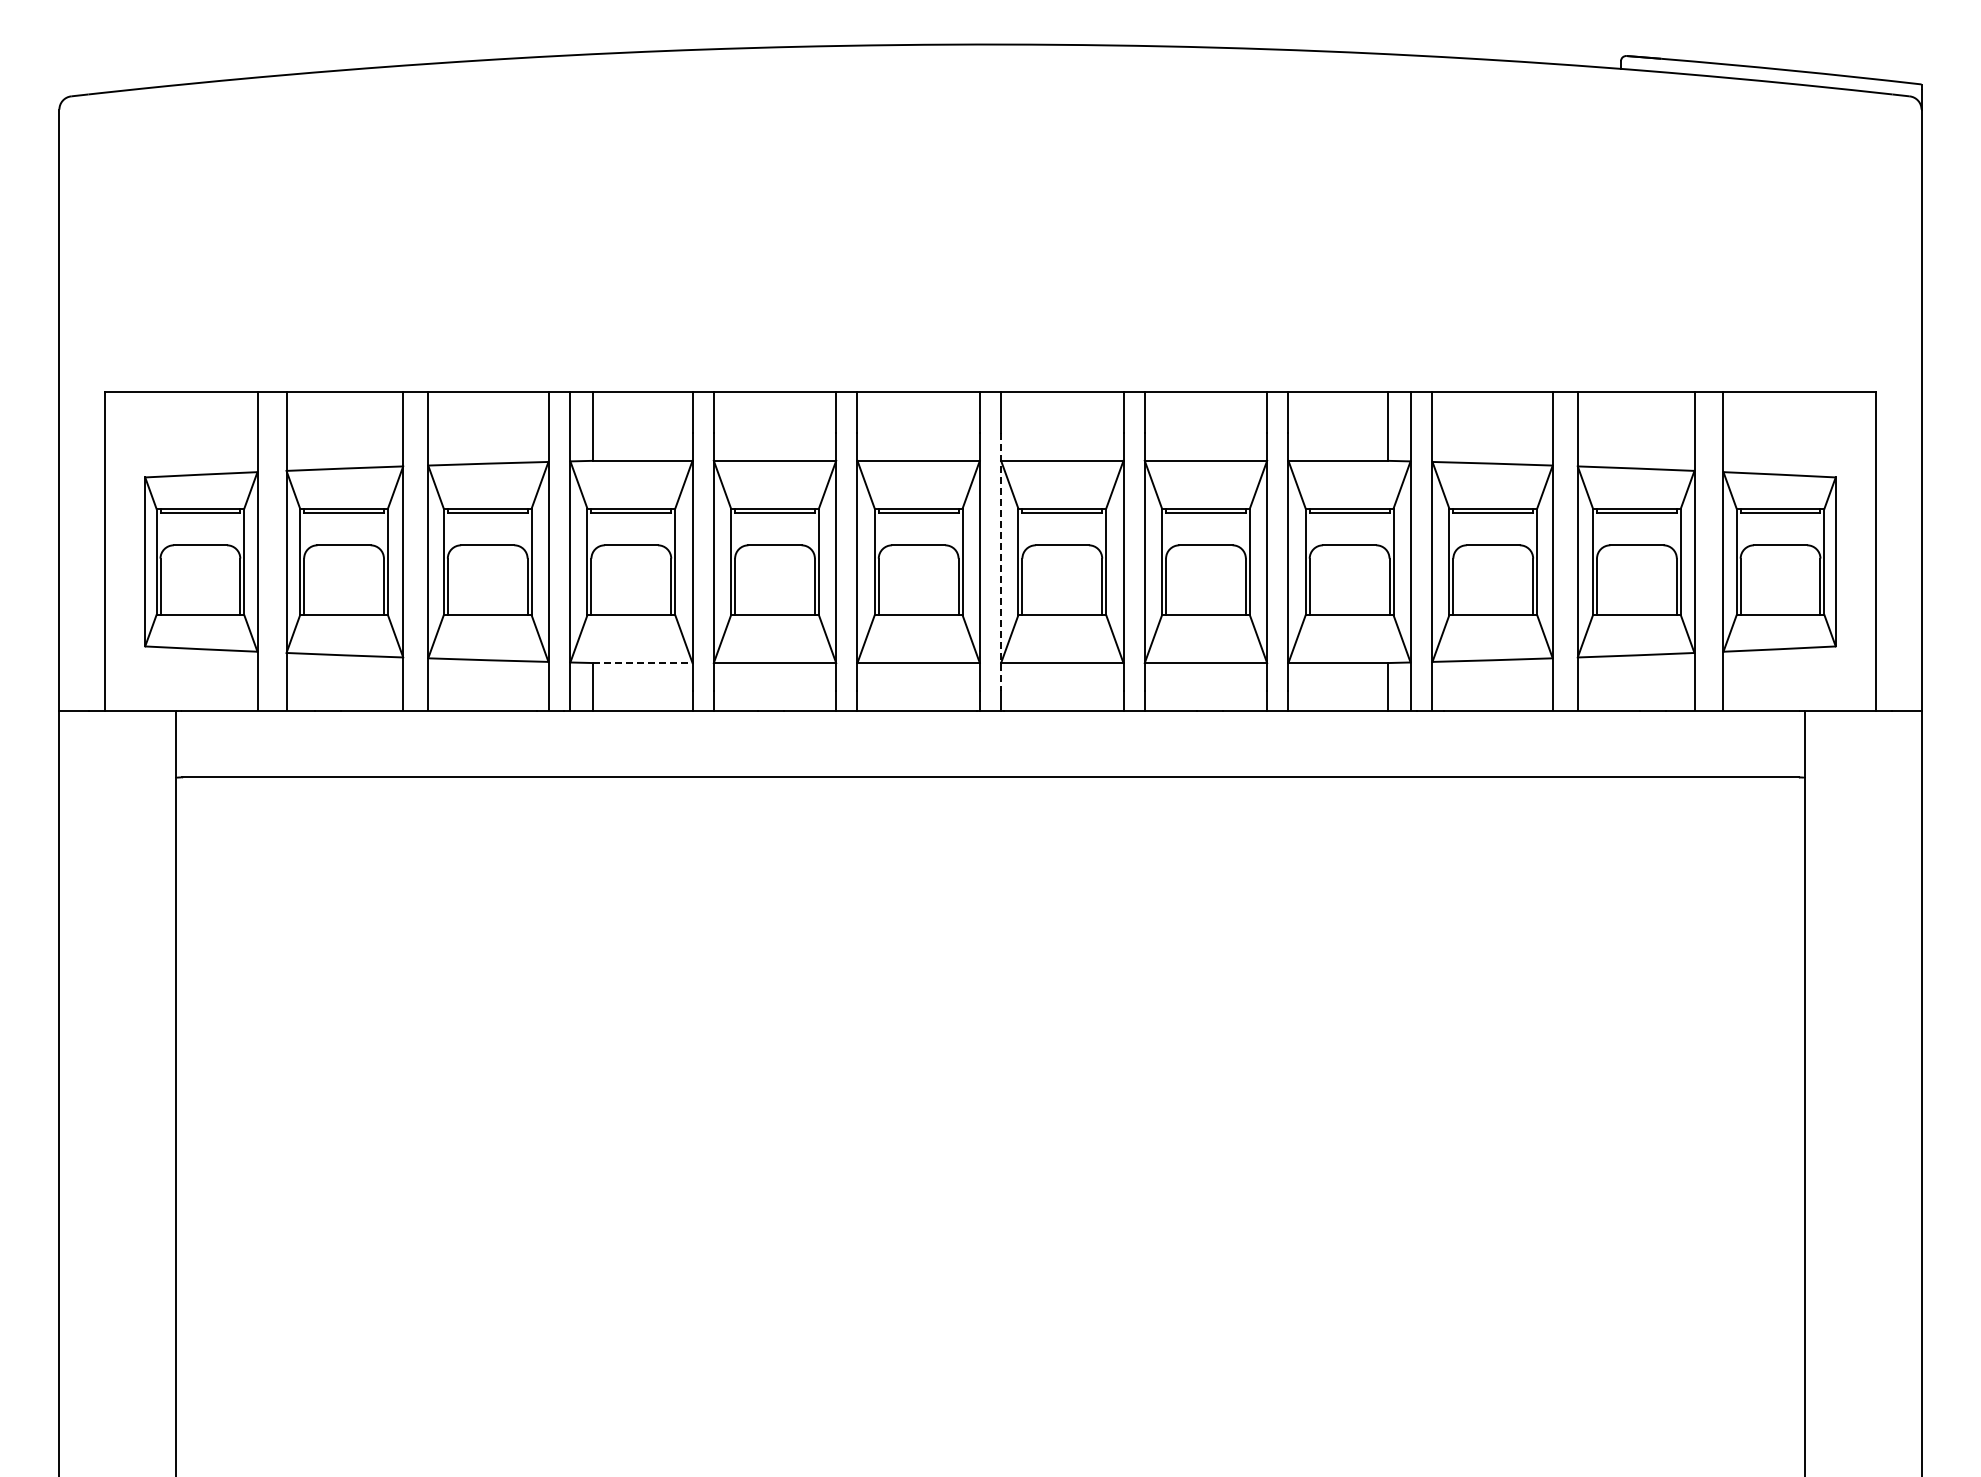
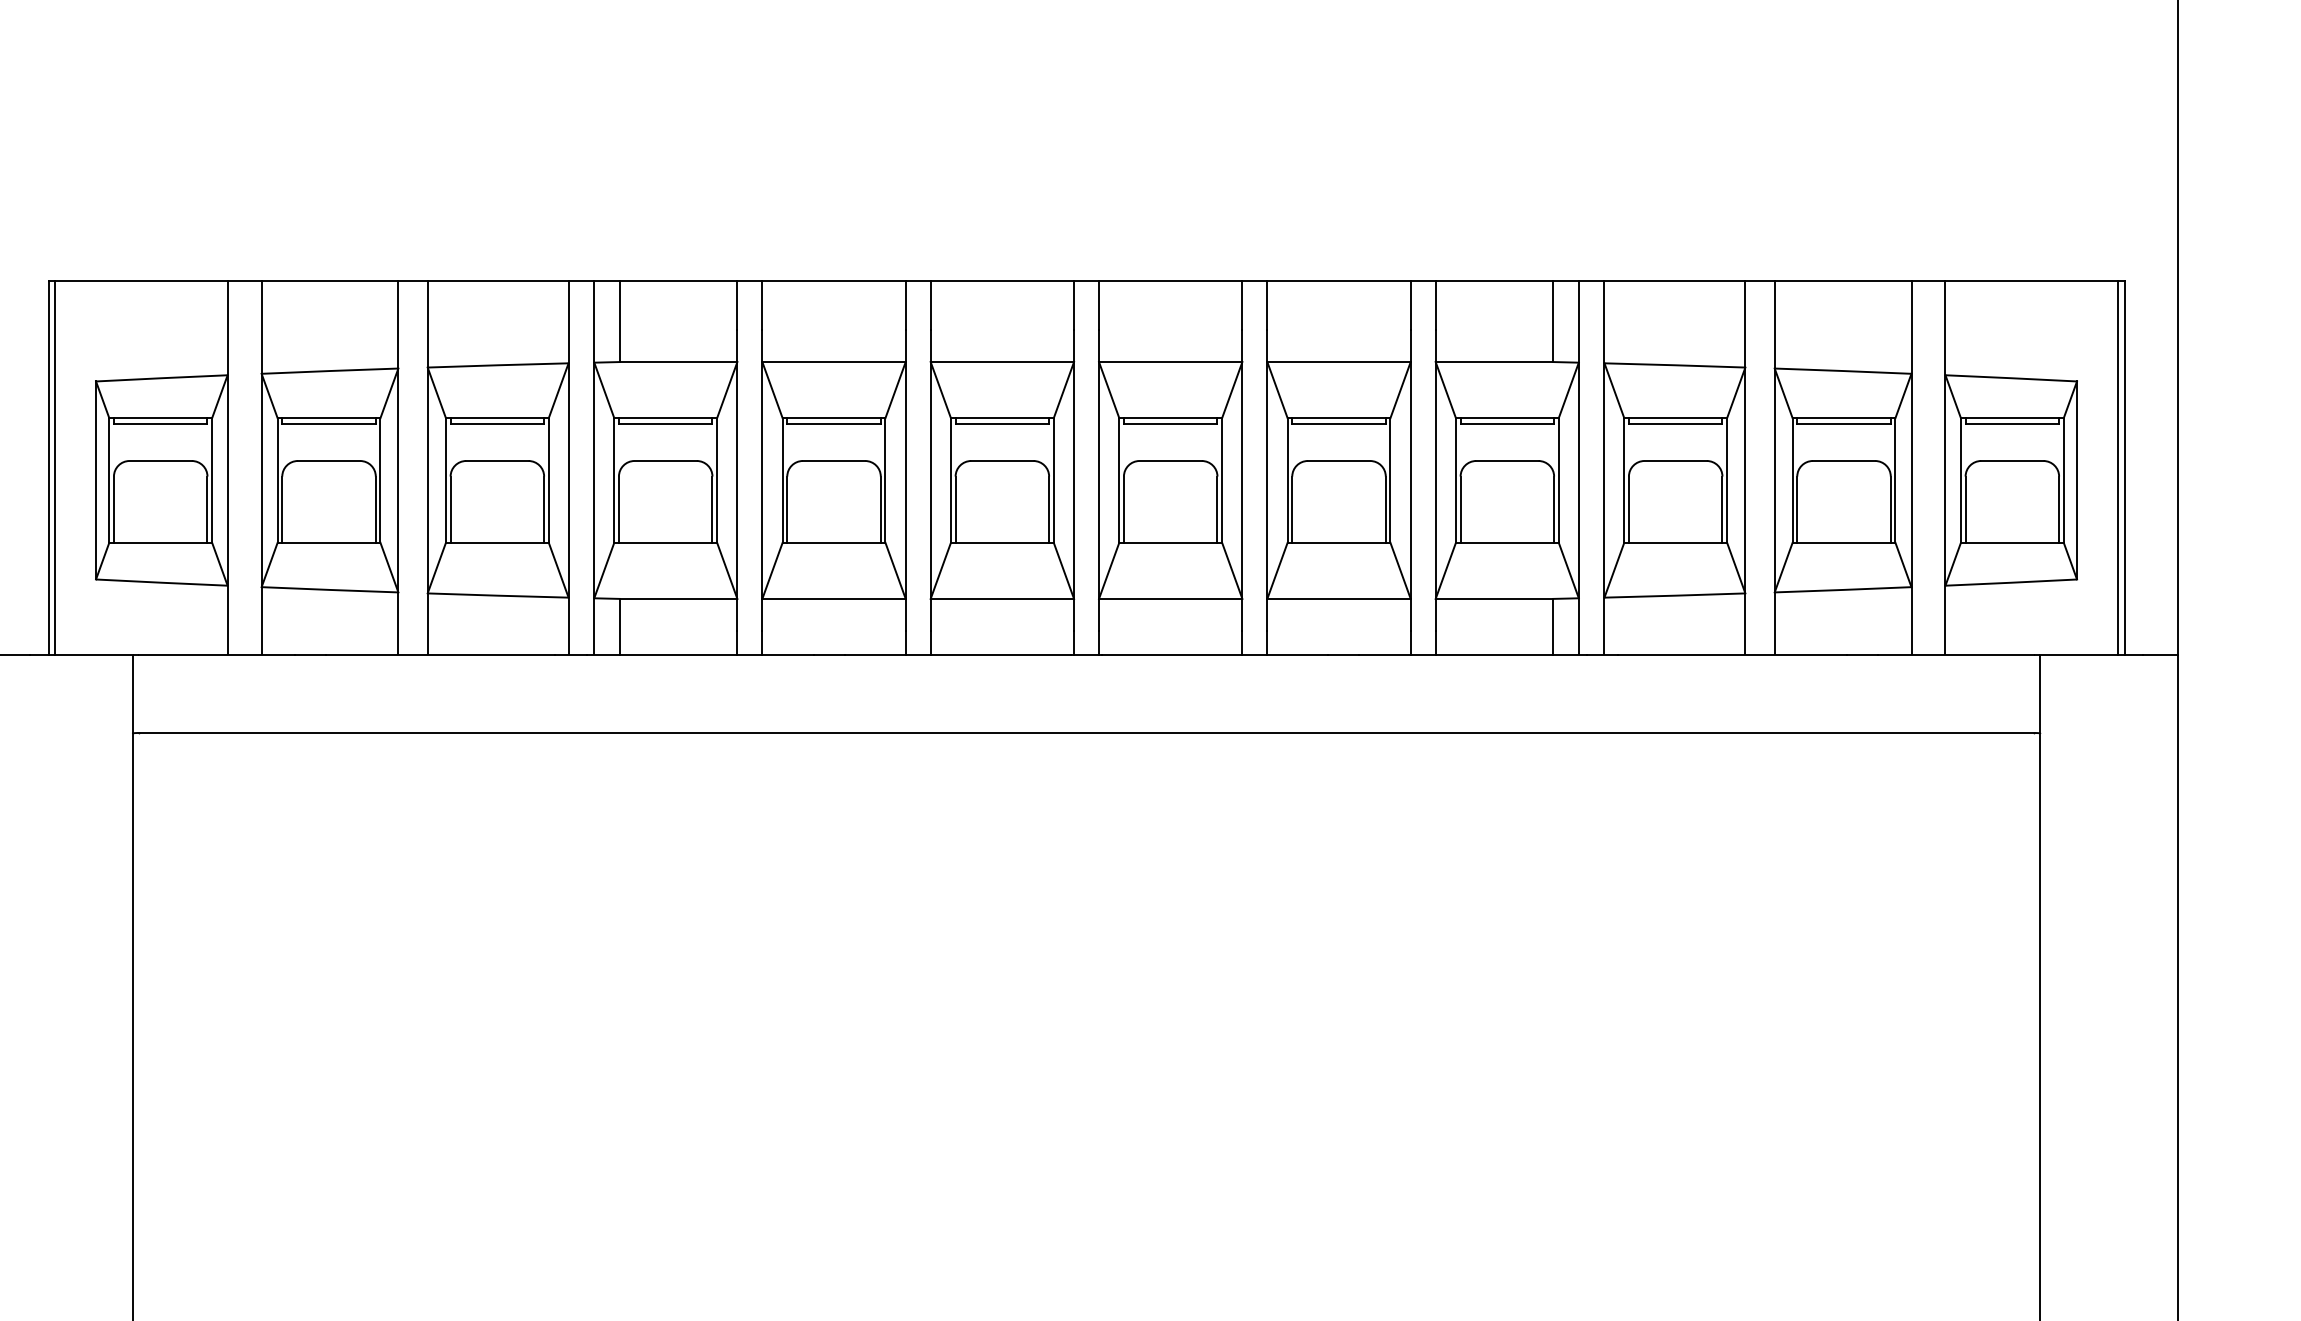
line: (109, 550) -> (54, 467), added
line: (1871, 550) -> (2118, 467), added
line: (1001, 561) -> (1099, 479), dashed -> solid
line: (642, 663) -> (678, 599), dashed -> solid

